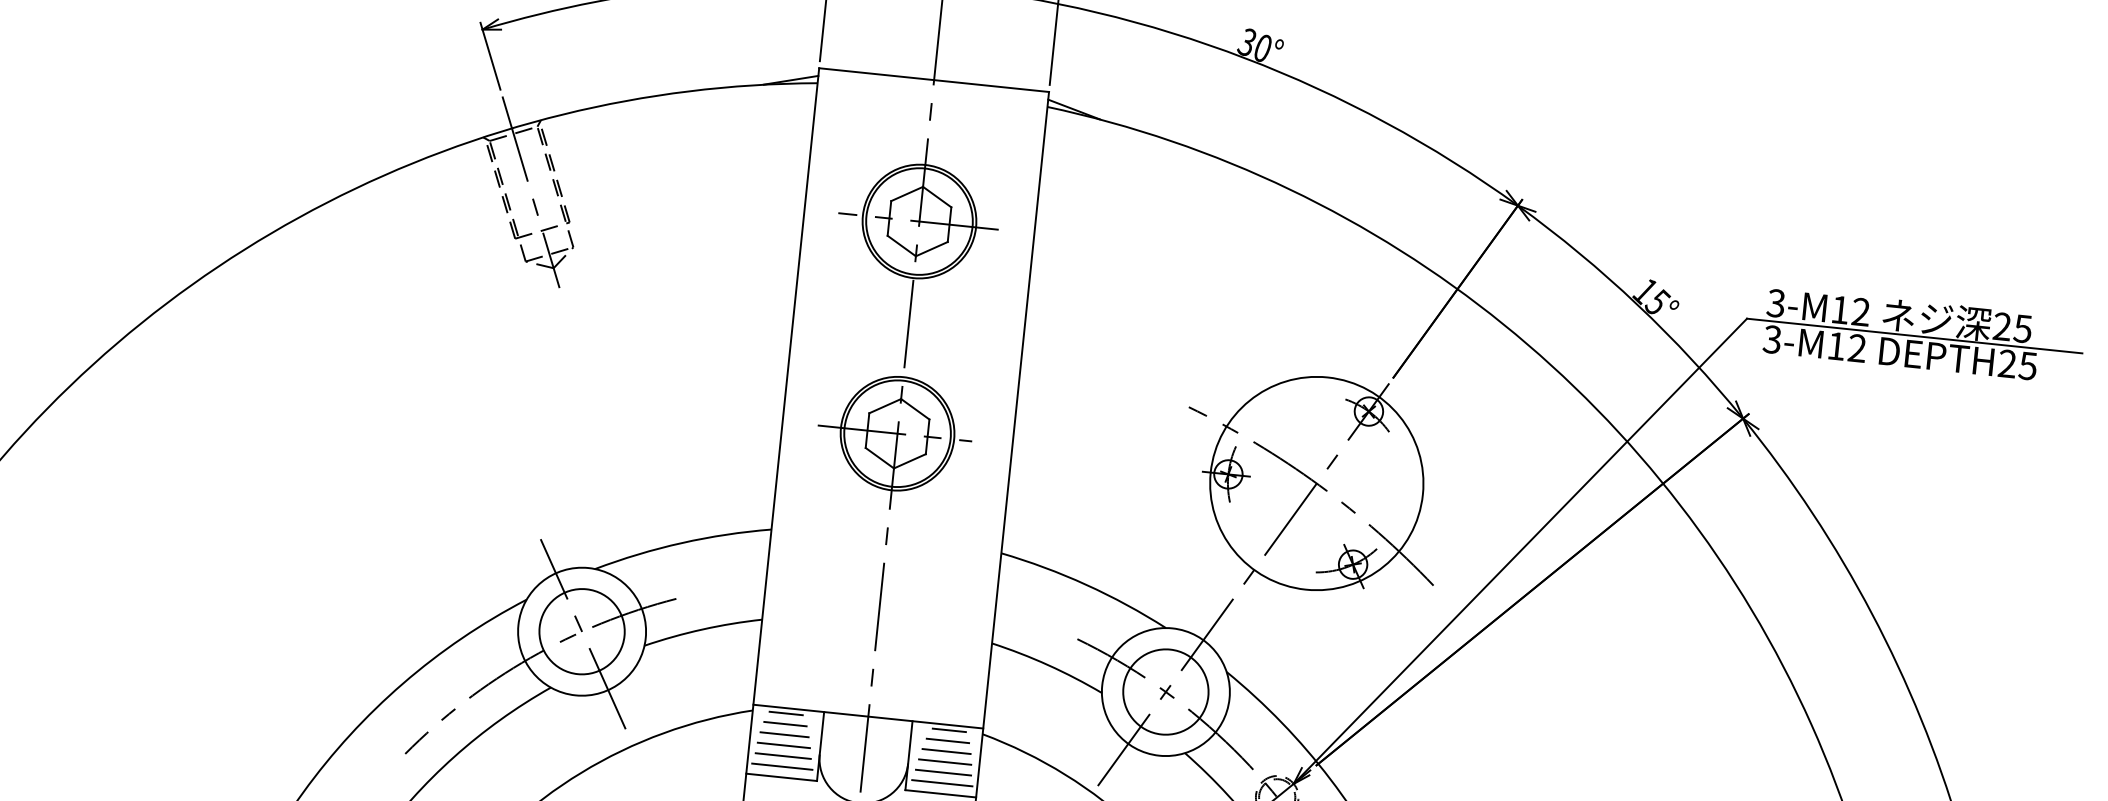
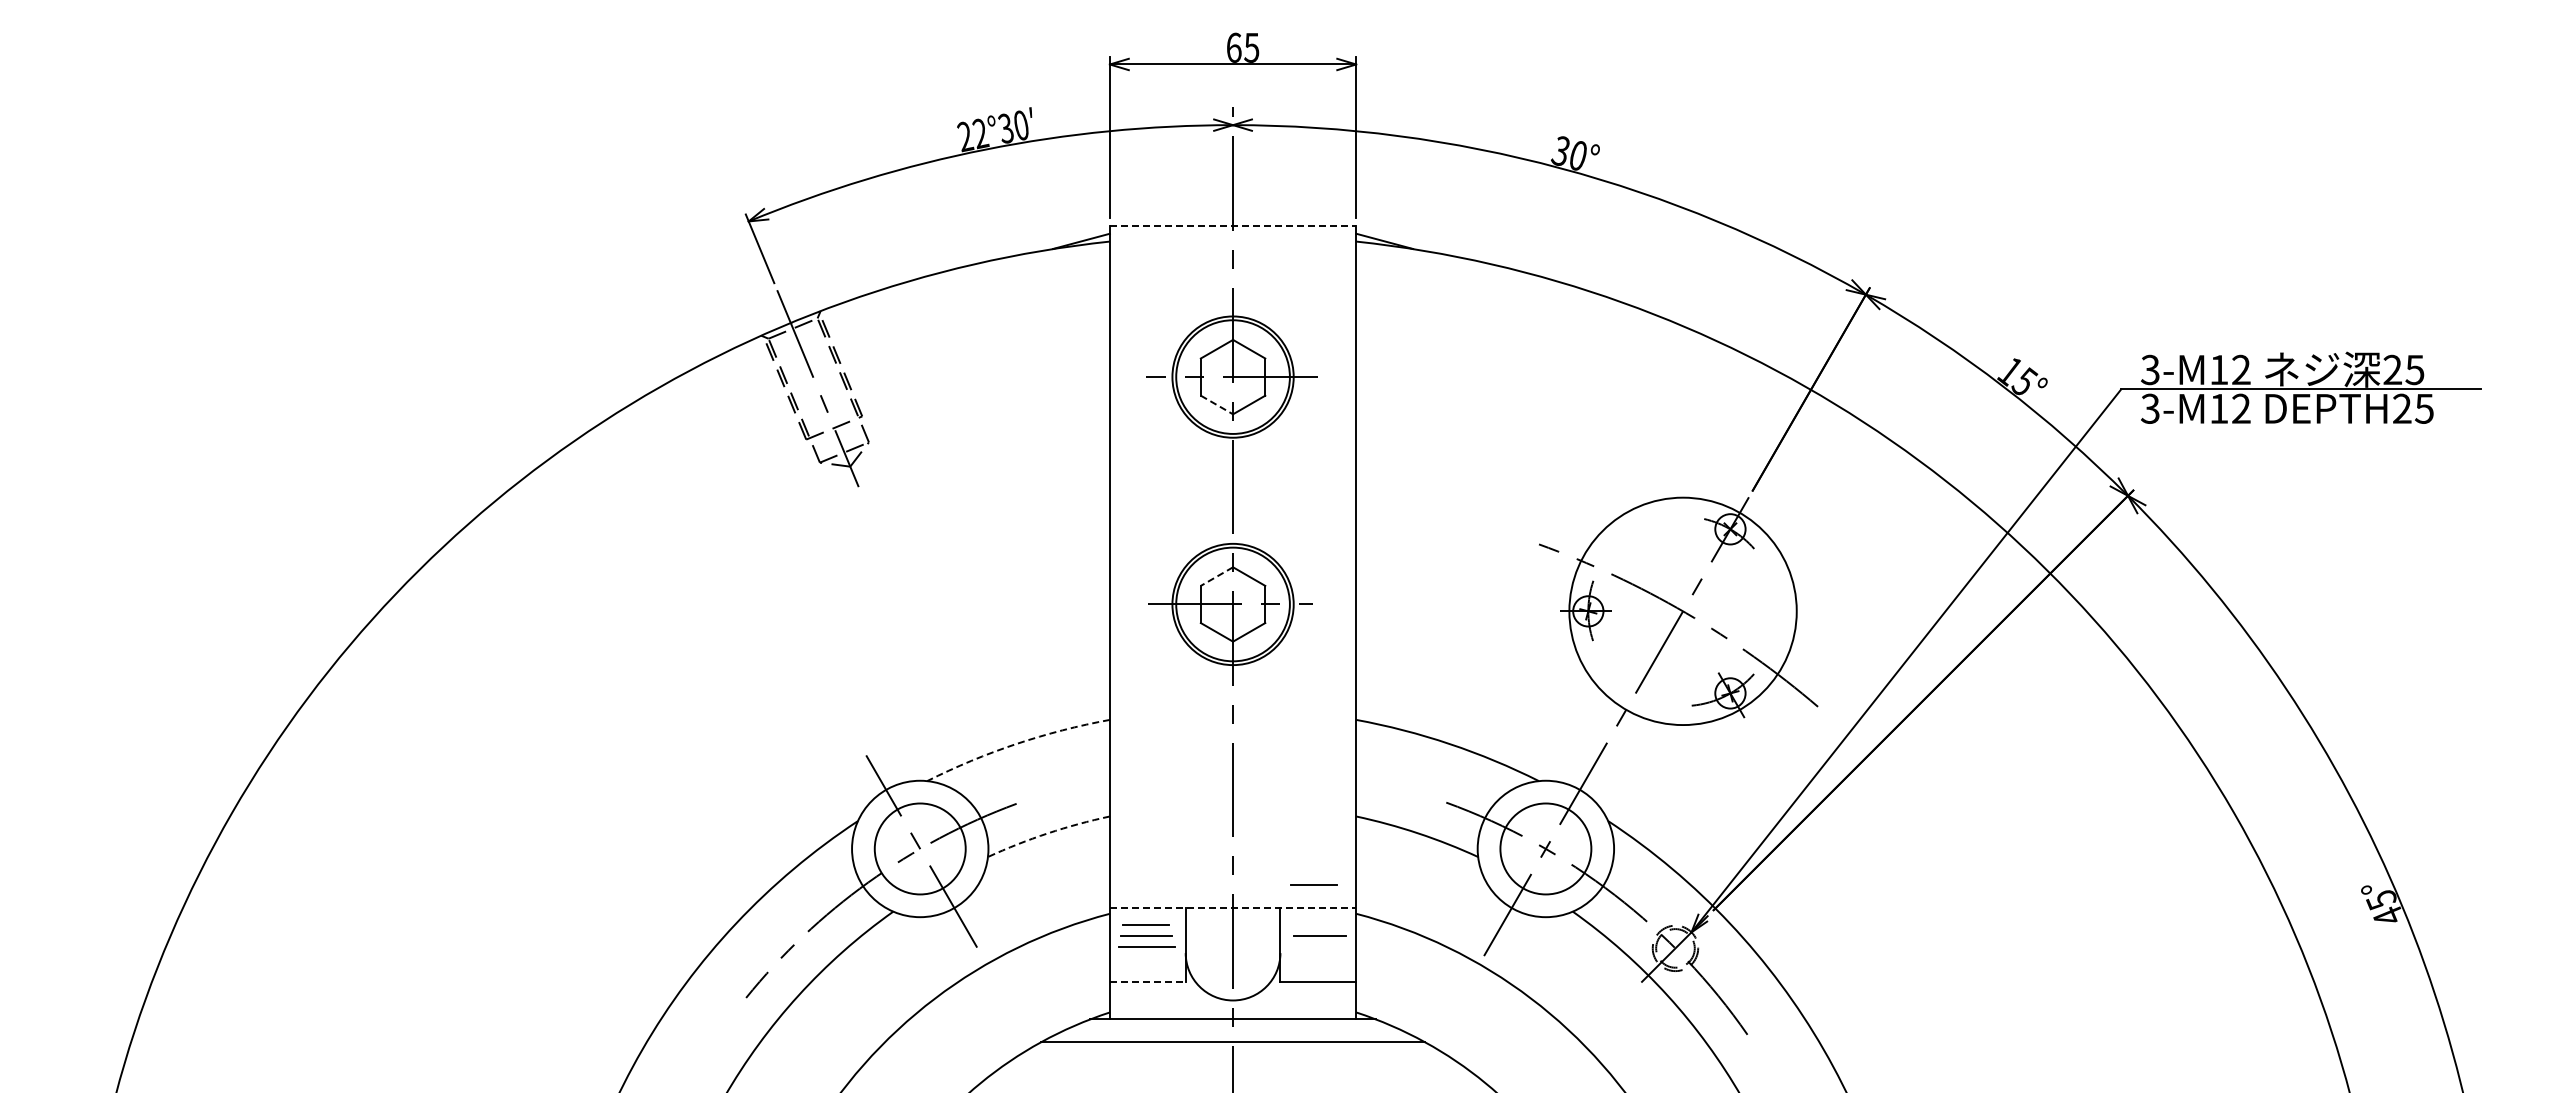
line: (934, 80) -> (1233, 225), solid -> dashed
line: (901, 246) -> (1216, 405), solid -> dashed
line: (884, 406) -> (1216, 576), solid -> dashed
arc: (681, 543) -> (1016, 744), solid -> dashed
arc: (702, 629) -> (1047, 833), solid -> dashed
line: (786, 713) -> (1145, 913), removed
line: (868, 716) -> (1233, 907), solid -> dashed
line: (949, 730) -> (1320, 913), removed
line: (947, 740) -> (1313, 884), moved
line: (782, 755) -> (1146, 958), removed
line: (945, 762) -> (1319, 947), removed
line: (782, 767) -> (1147, 970), removed
line: (943, 772) -> (1318, 958), removed
line: (781, 777) -> (1147, 981), solid -> dashed
line: (941, 783) -> (1318, 970), removed

